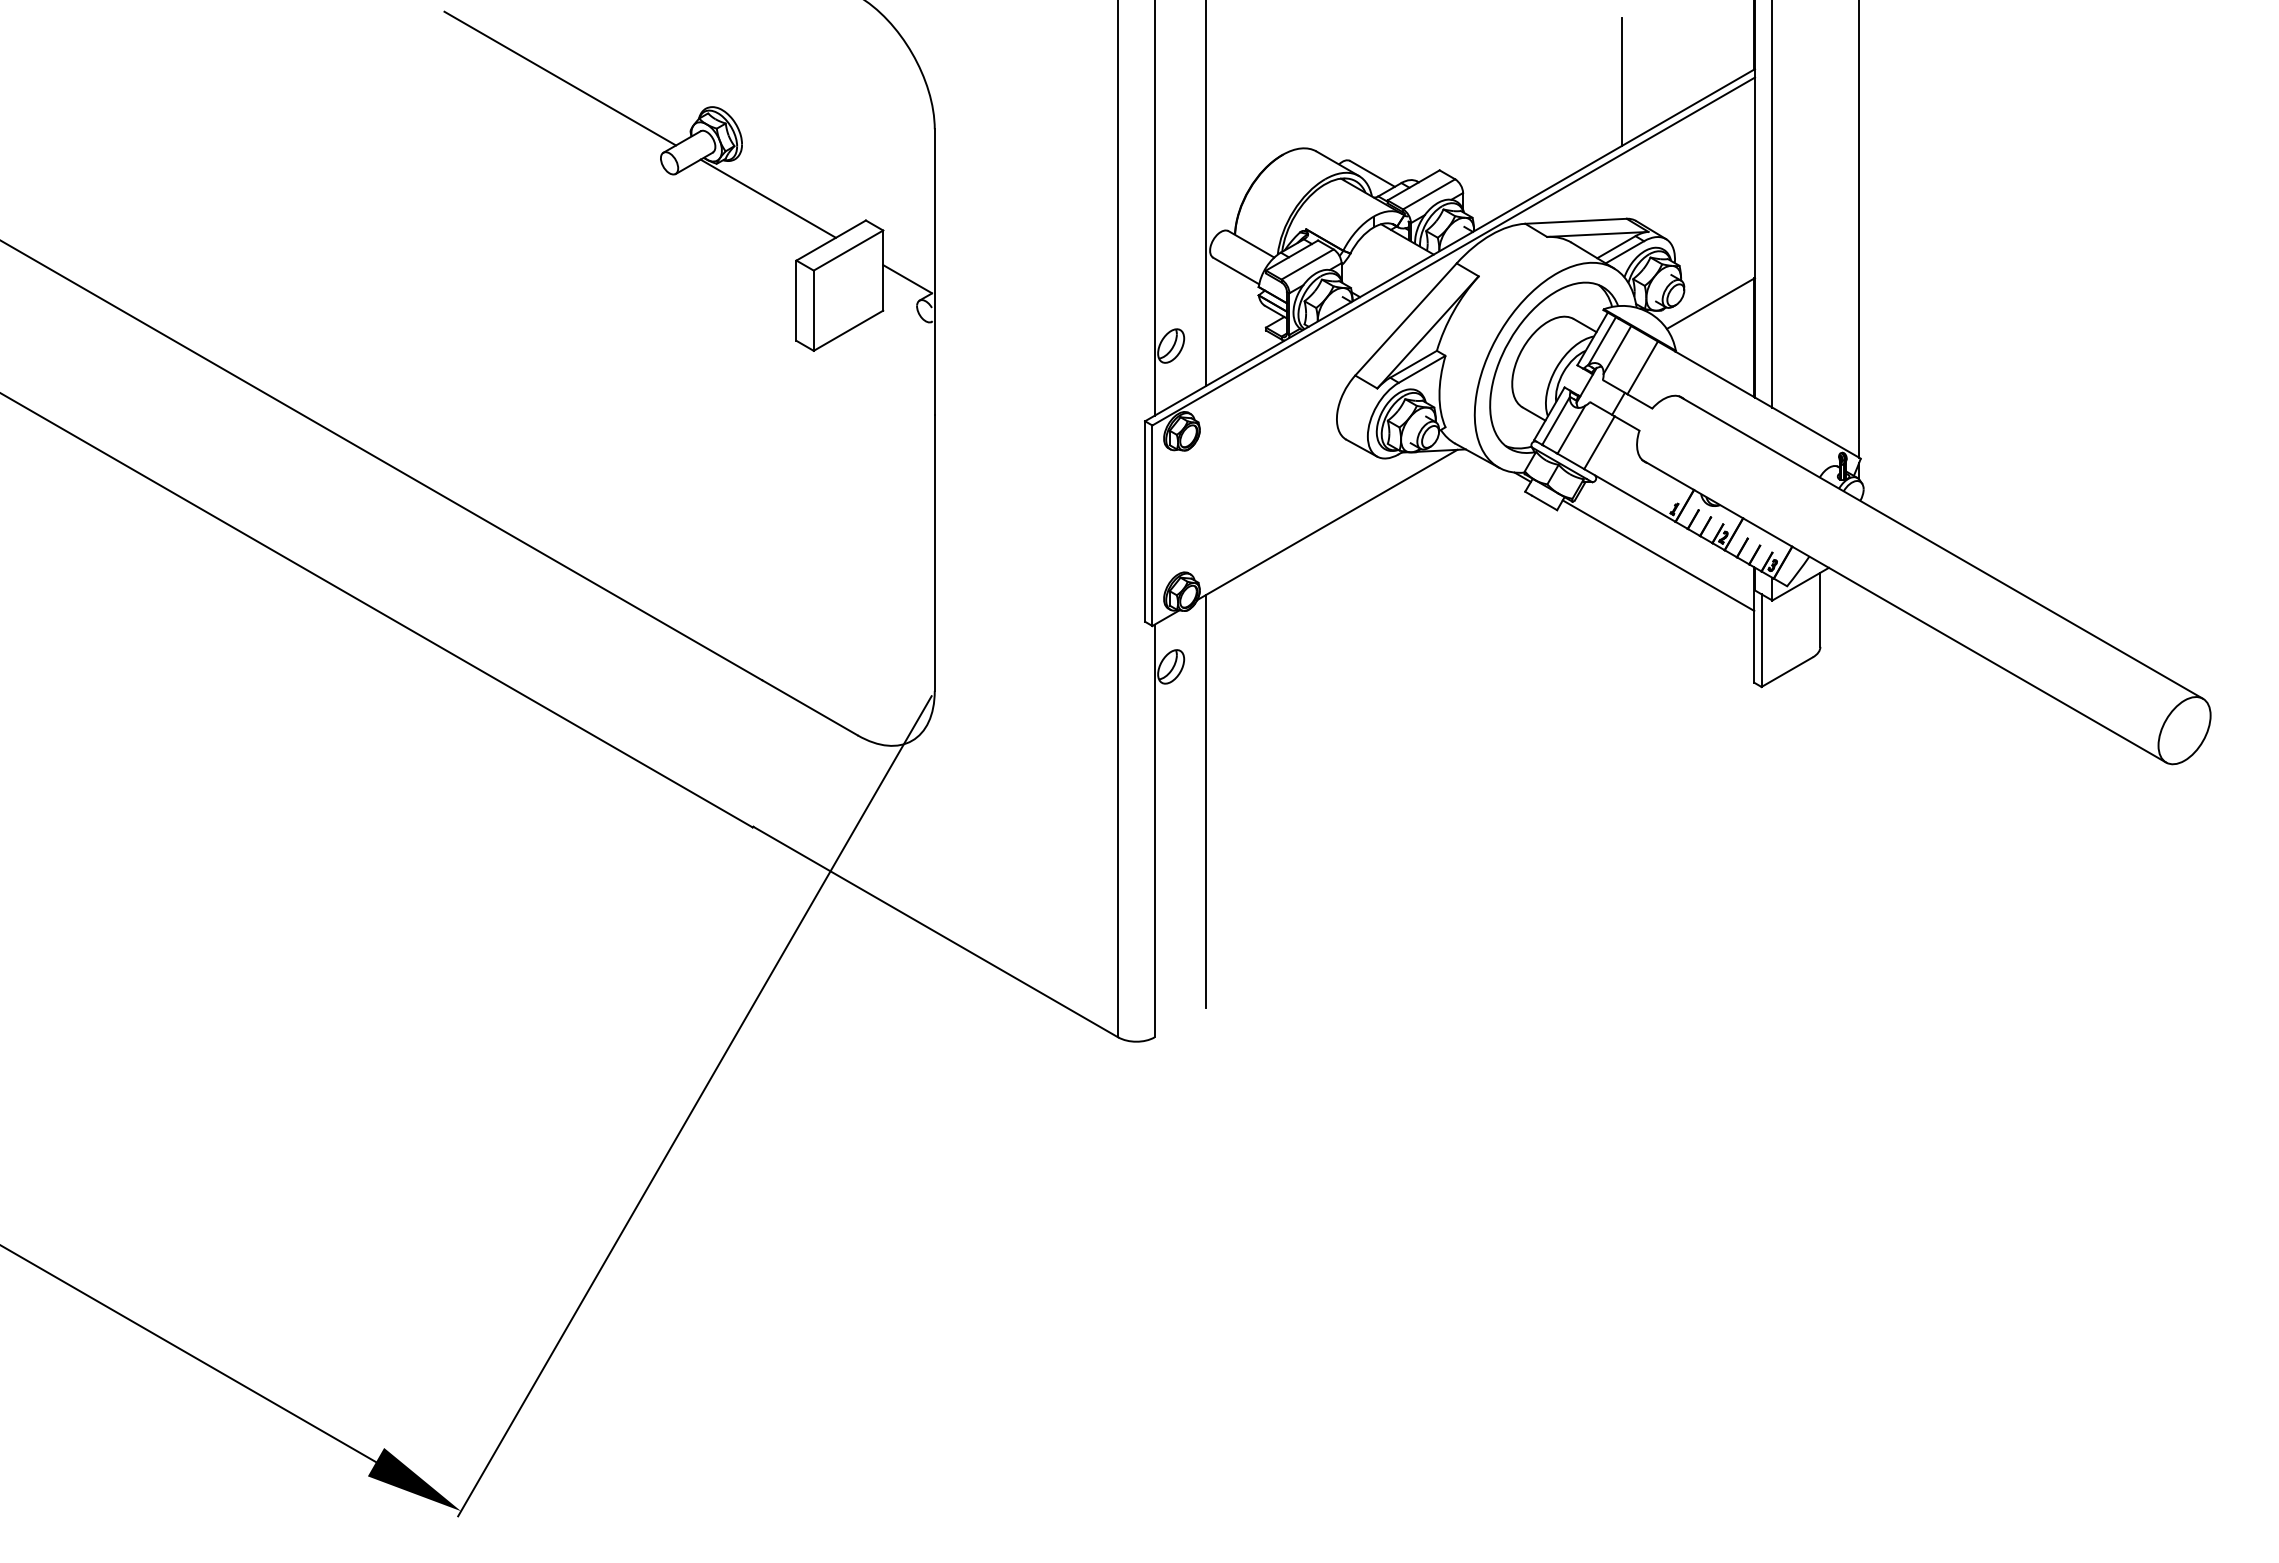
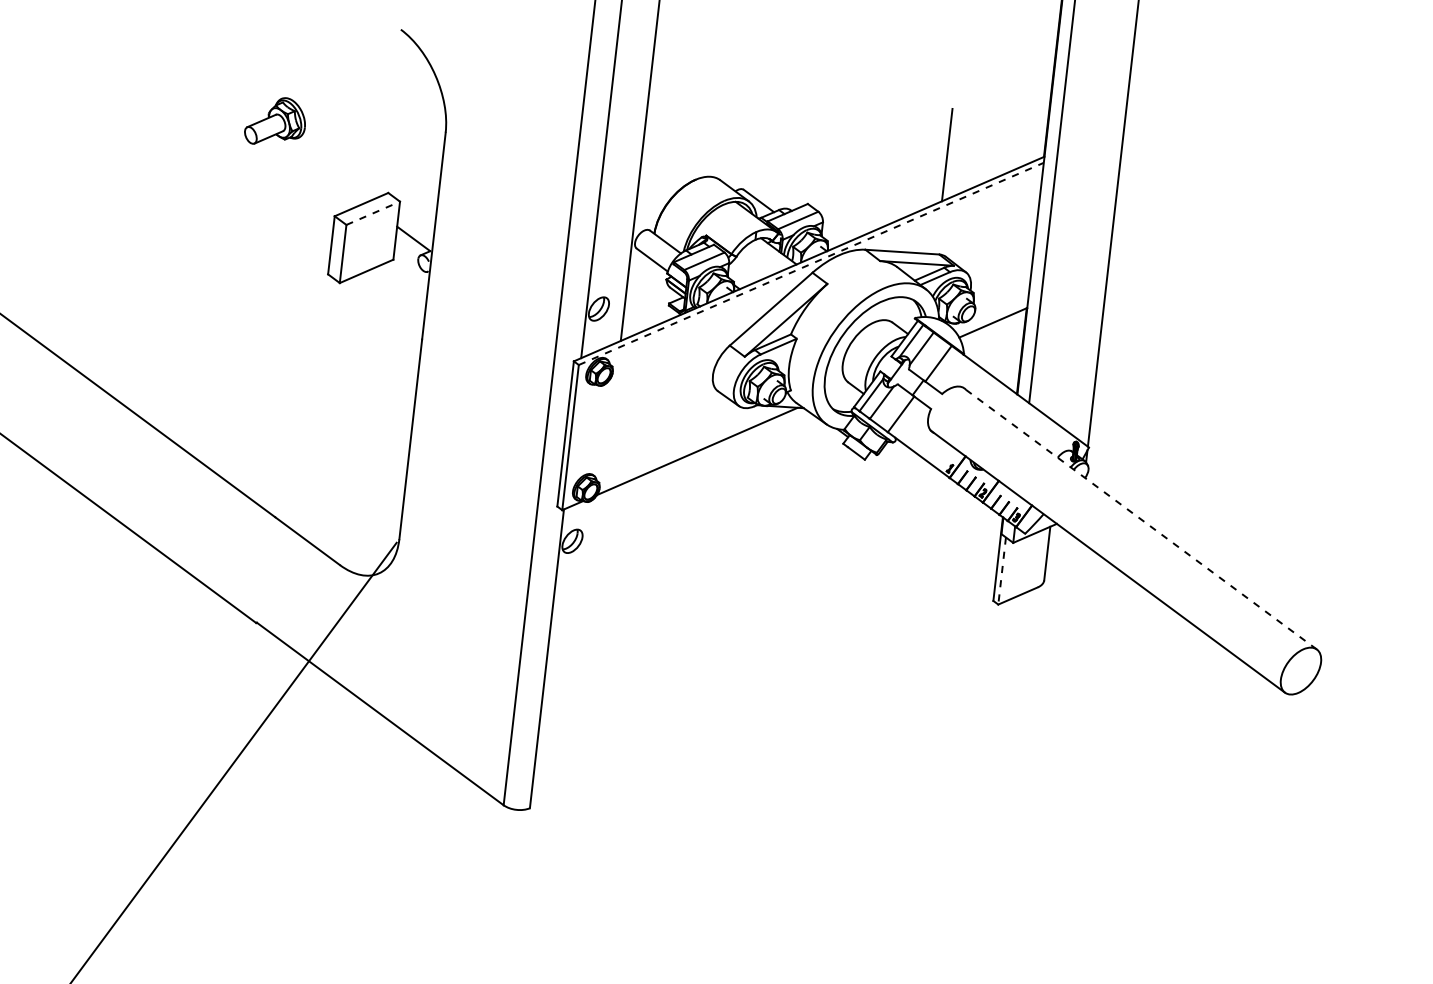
line: (560, 78) -> (178, 64), removed
line: (767, 198) -> (318, 168), removed
line: (848, 250) -> (373, 213), solid -> dashed
line: (1453, 251) -> (811, 263), solid -> dashed
line: (1940, 547) -> (1139, 518), solid -> dashed
line: (1658, 555) -> (934, 500), removed
line: (1761, 641) -> (1002, 571), solid -> dashed
line: (1205, 801) -> (586, 641), removed

